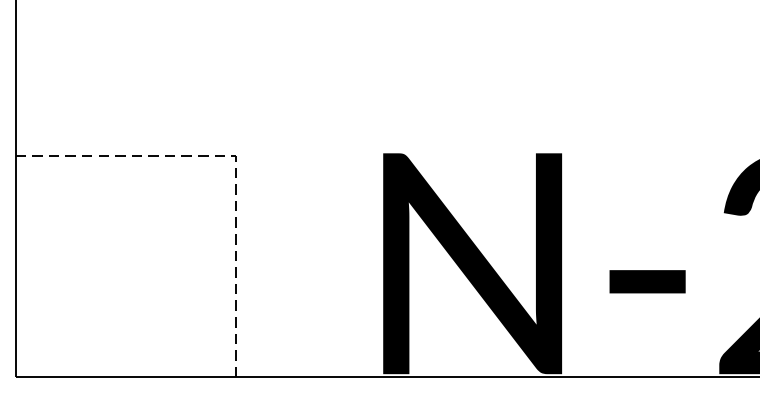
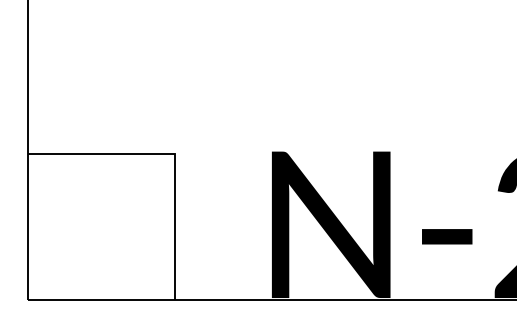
line: (236, 156) -> (174, 153), dashed -> solid

